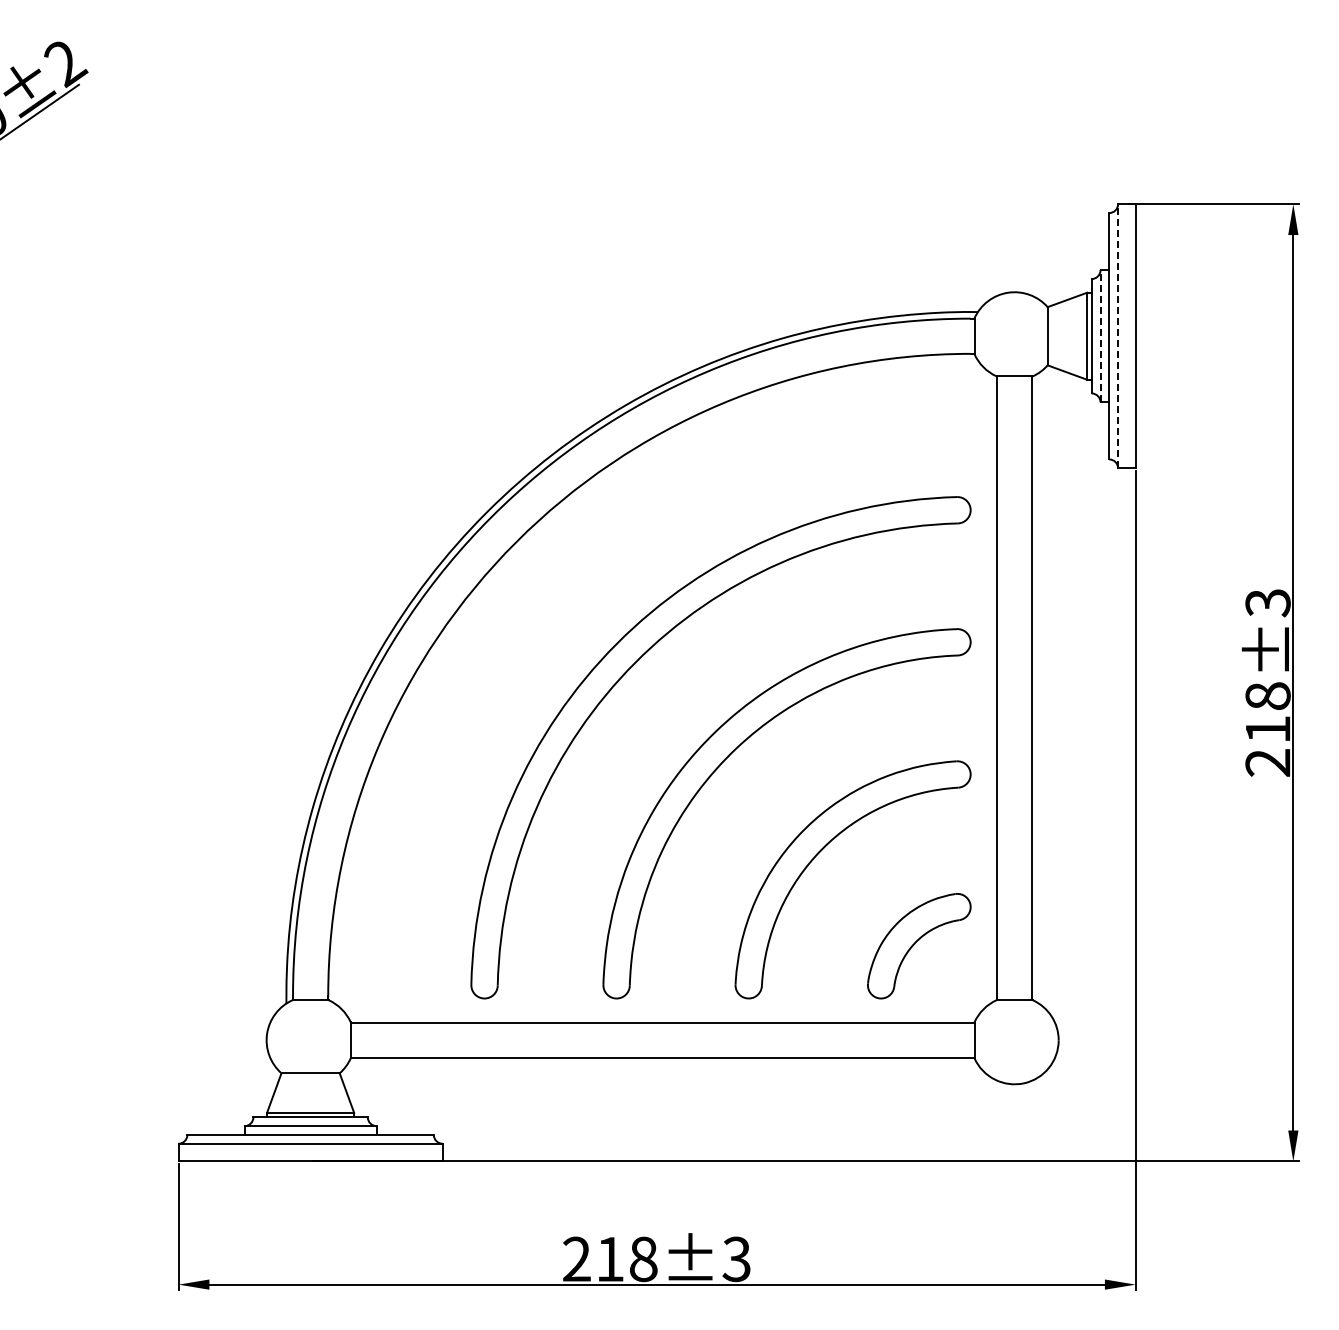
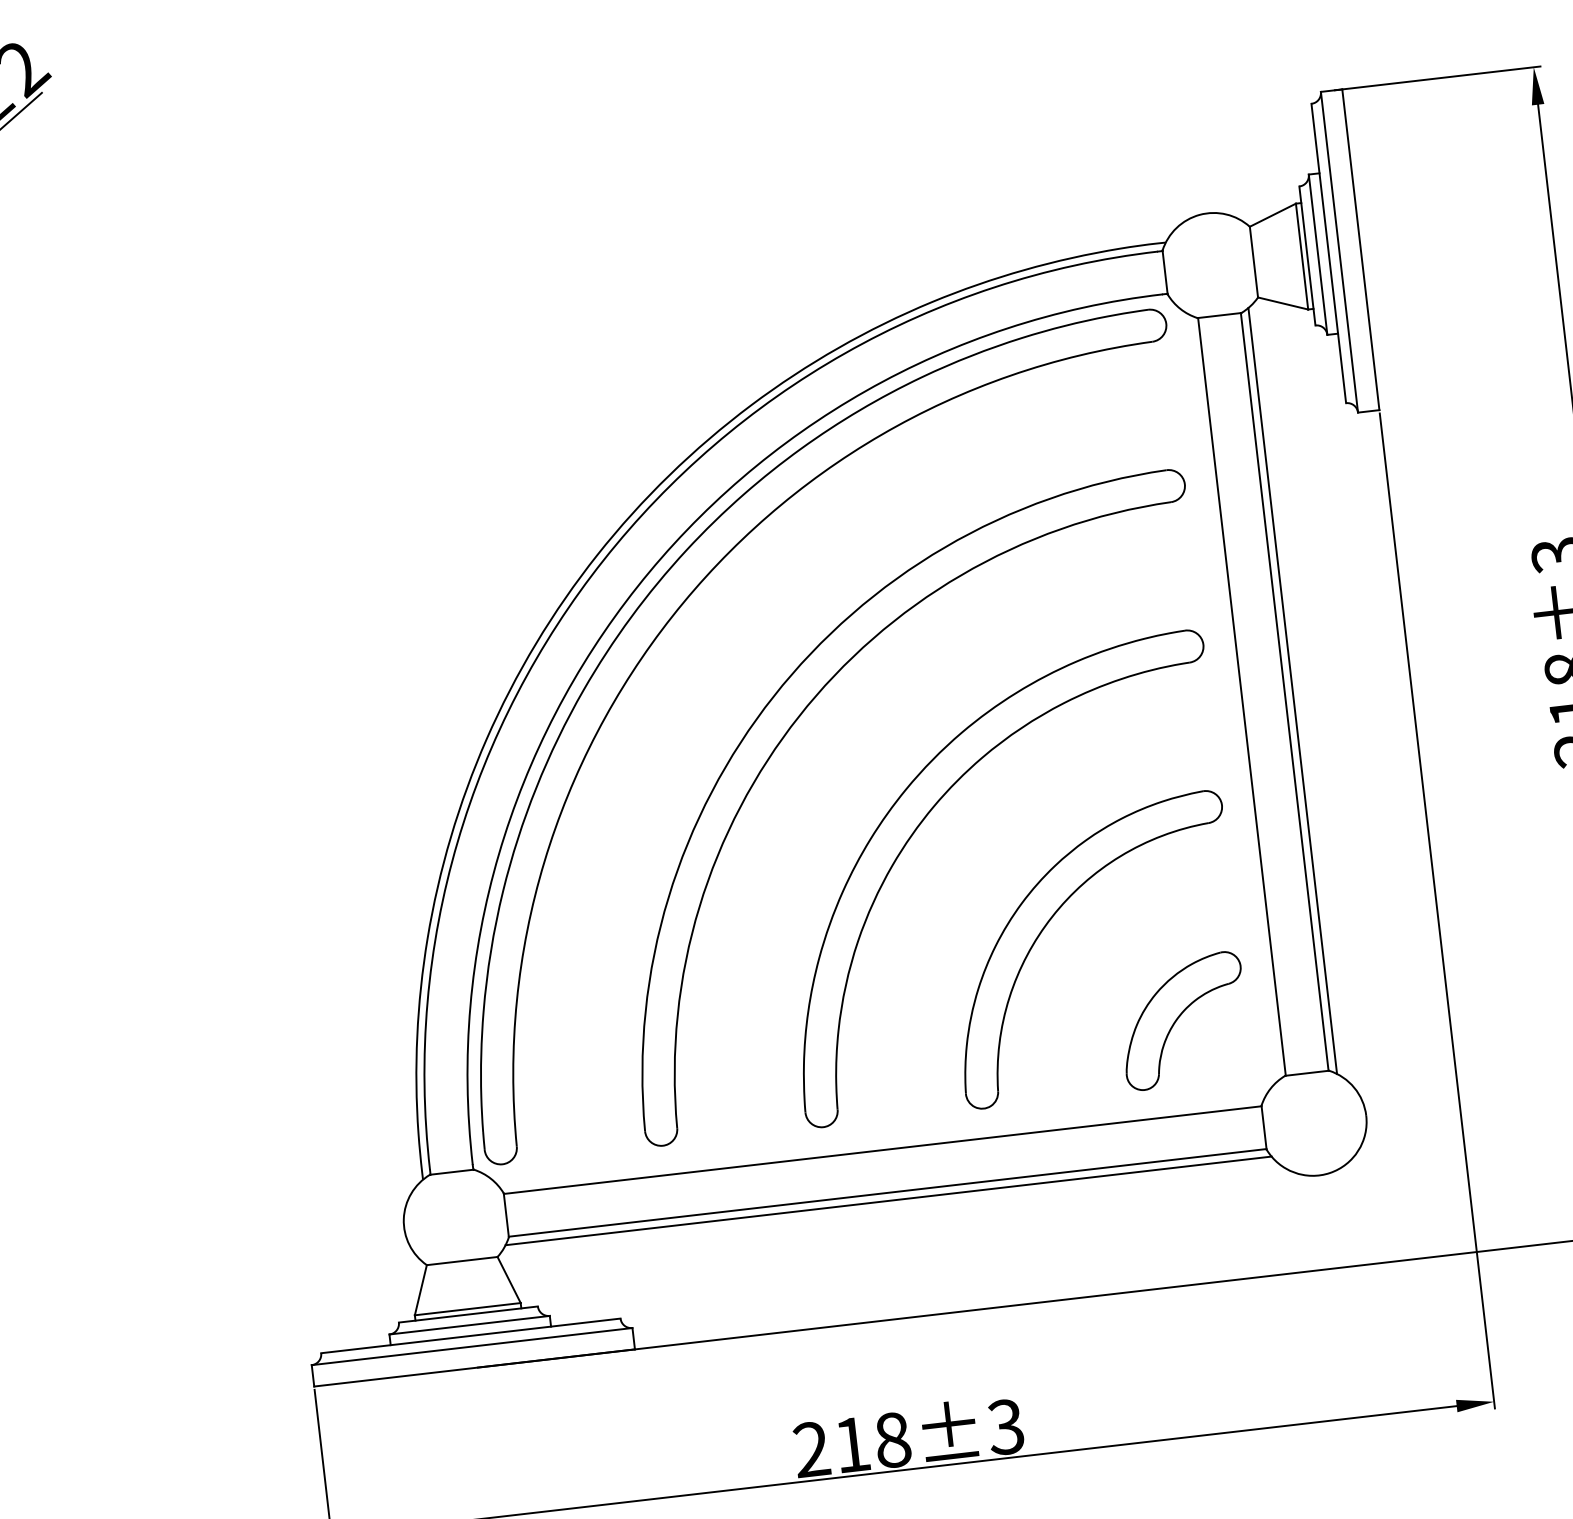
line: (1100, 335) -> (1317, 253), dashed -> solid
line: (1118, 335) -> (1339, 251), dashed -> solid
part: (543, 569) -> (674, 616), added
line: (1038, 687) -> (1292, 690), added
line: (662, 1064) -> (888, 1200), added

